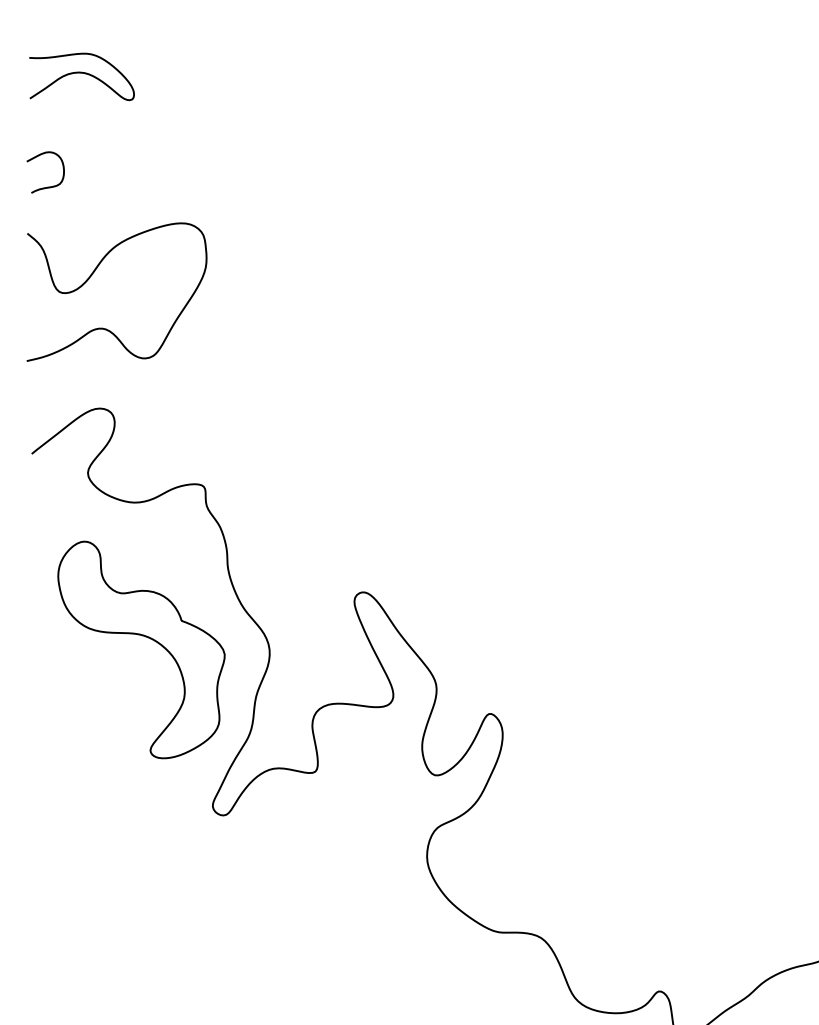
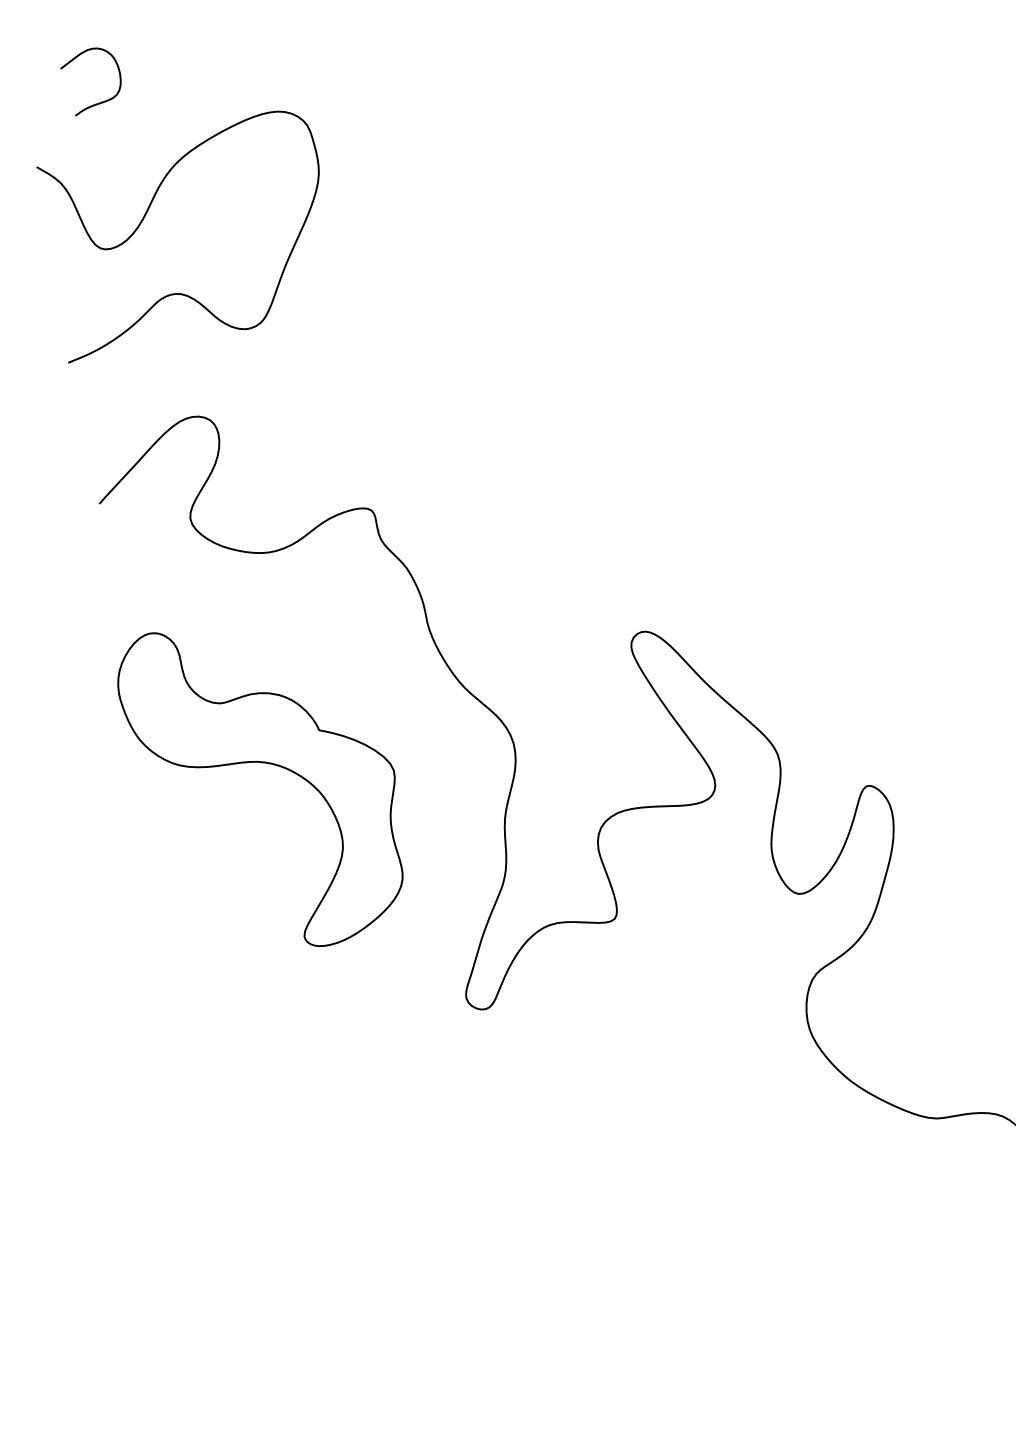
curve: (47, 186) -> (98, 101), moved
part: (145, 637) -> (268, 764), moved

